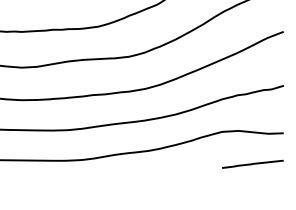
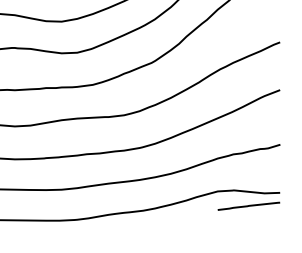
line: (252, 163) -> (248, 205), moved

